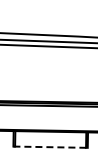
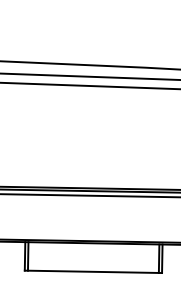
line: (51, 147) -> (95, 272), dashed -> solid

